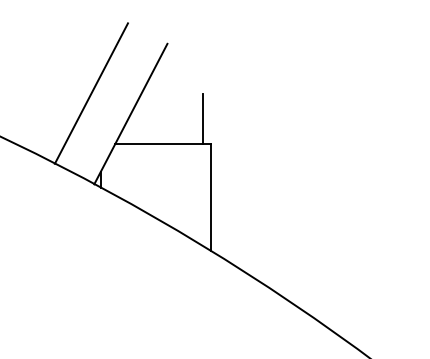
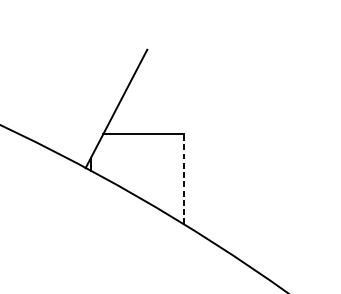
line: (91, 93) -> (83, 91), removed
line: (202, 118) -> (176, 112), removed
line: (210, 197) -> (183, 179), solid -> dashed

